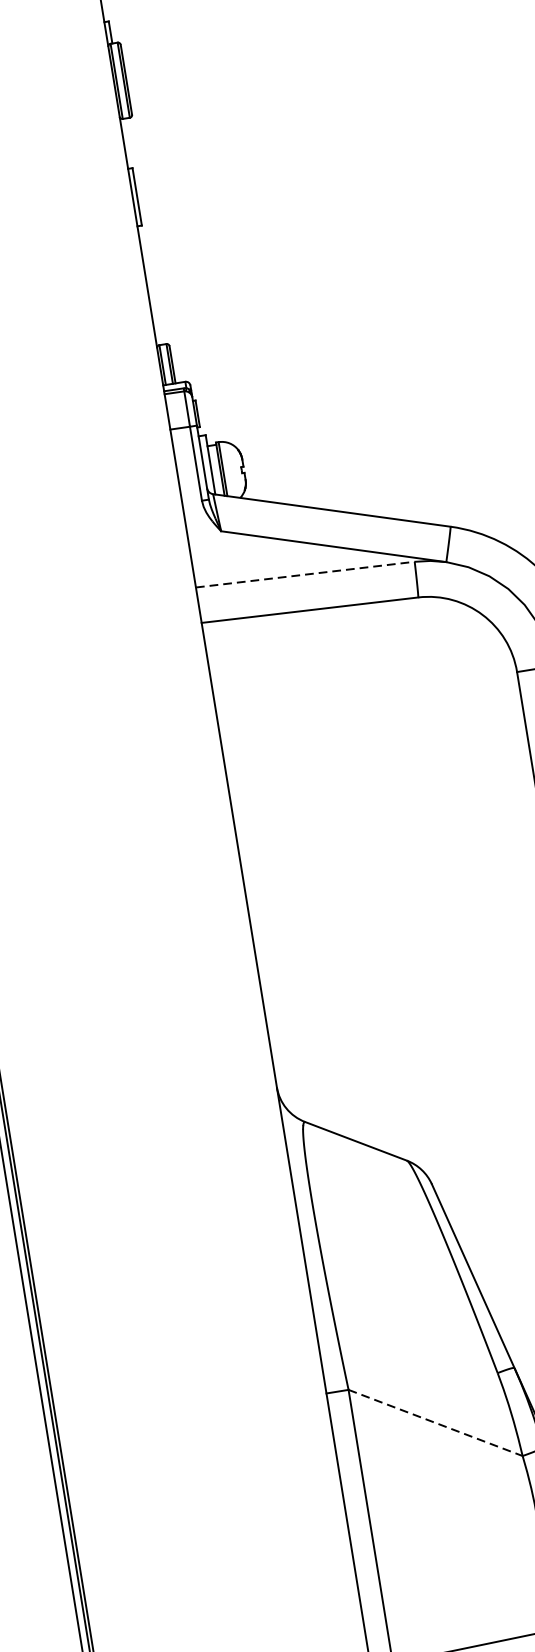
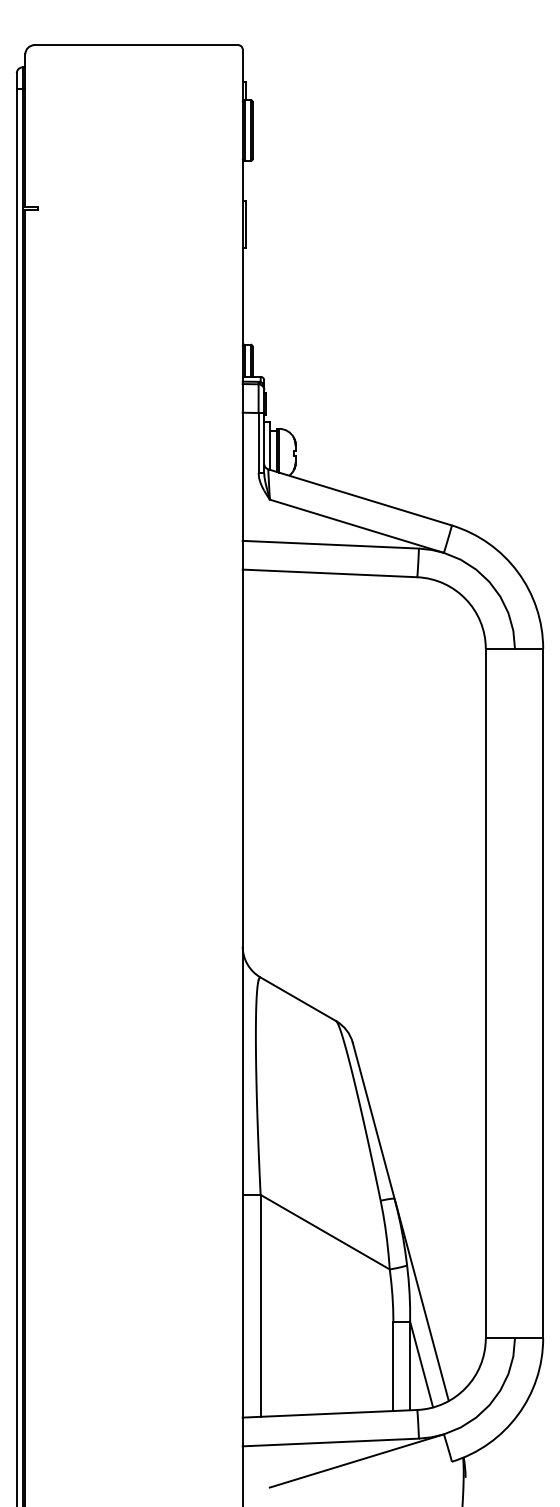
line: (306, 574) -> (331, 544), dashed -> solid
line: (436, 1423) -> (325, 1232), dashed -> solid

